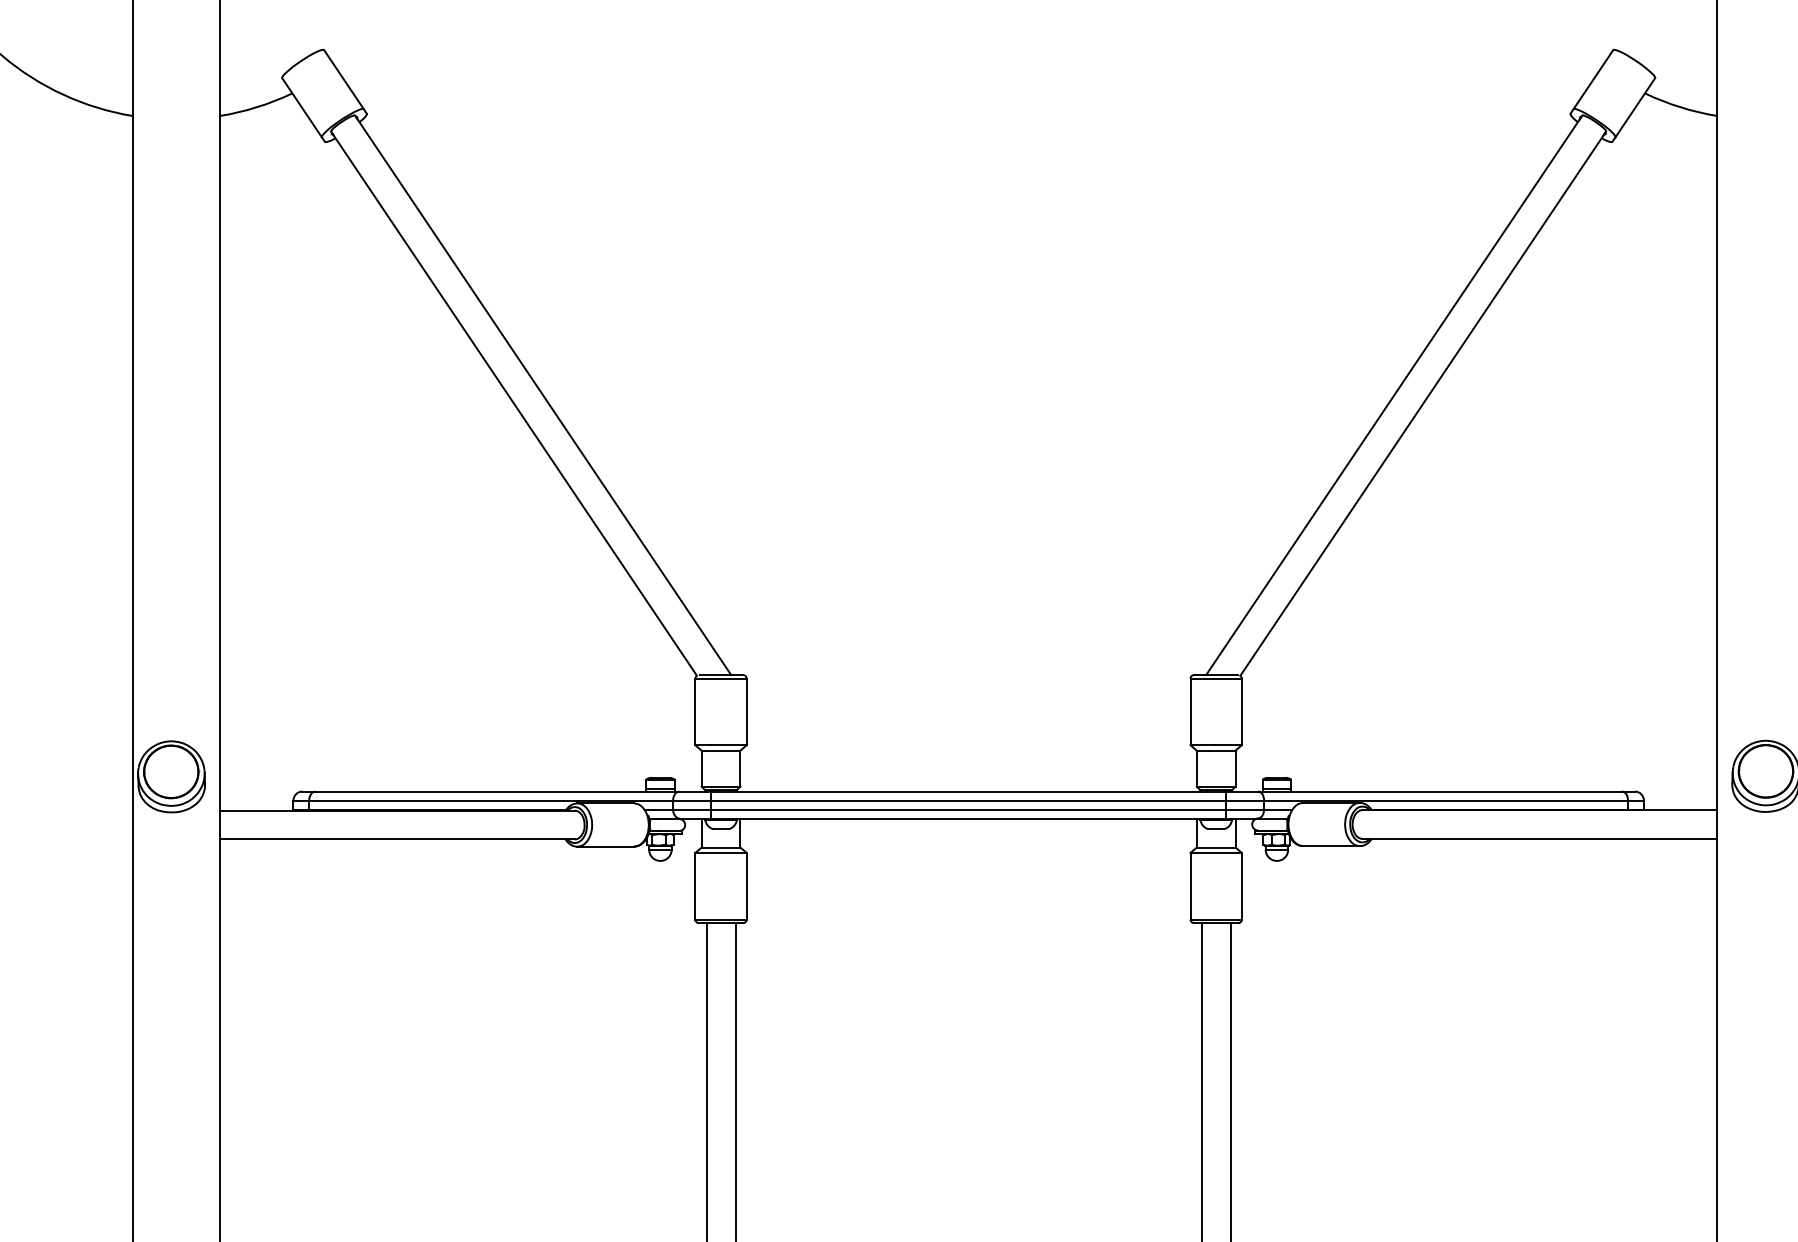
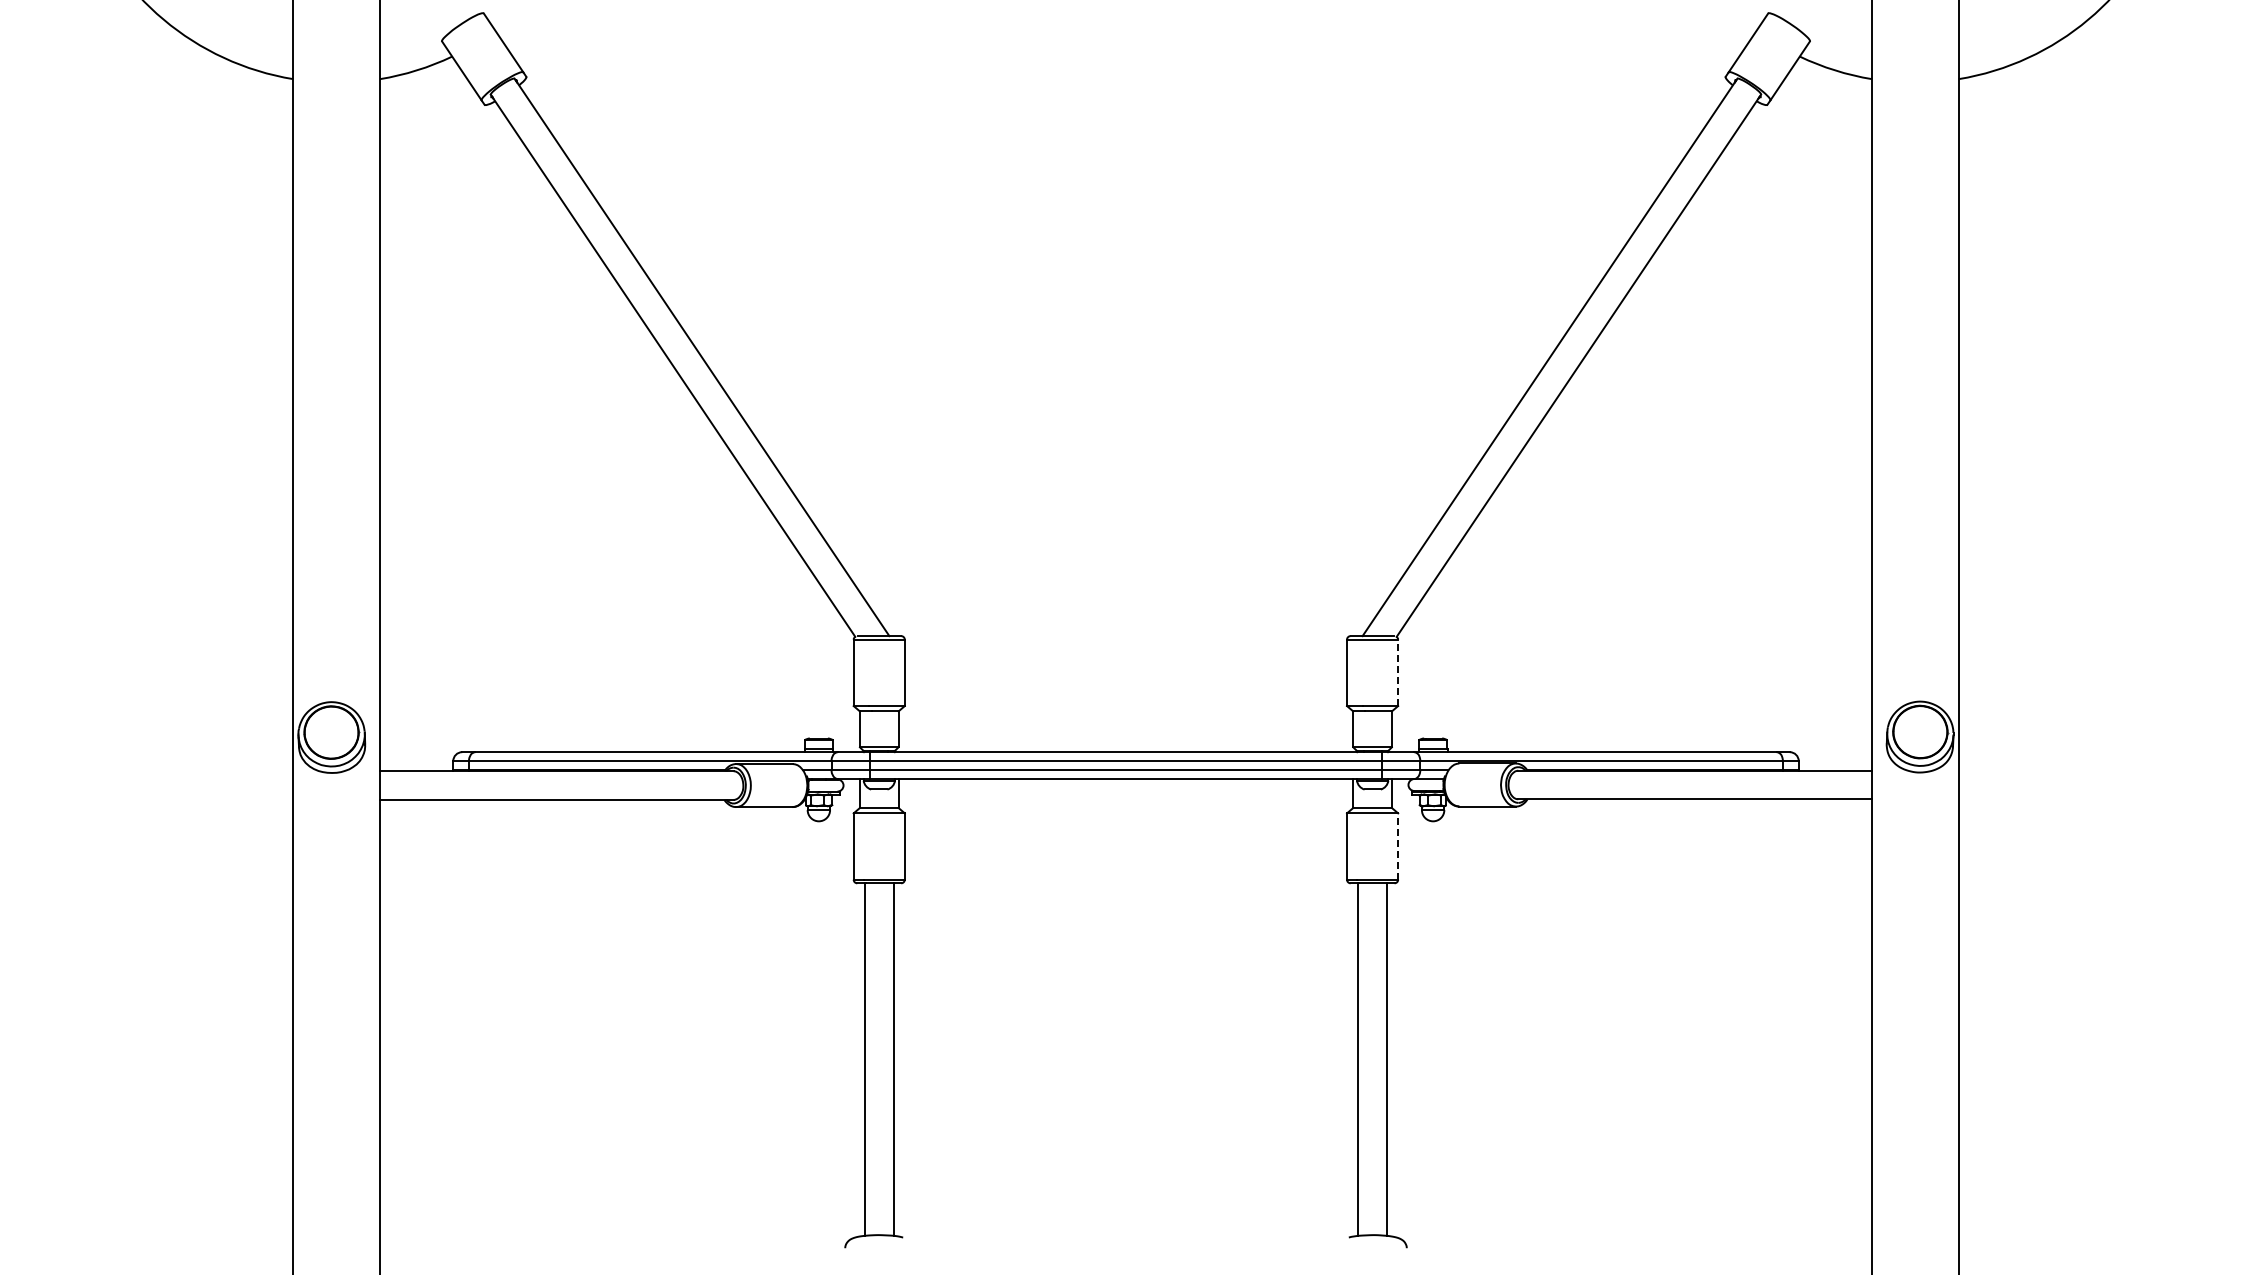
line: (1242, 711) -> (1398, 672), solid -> dashed
line: (1242, 886) -> (1398, 846), solid -> dashed

